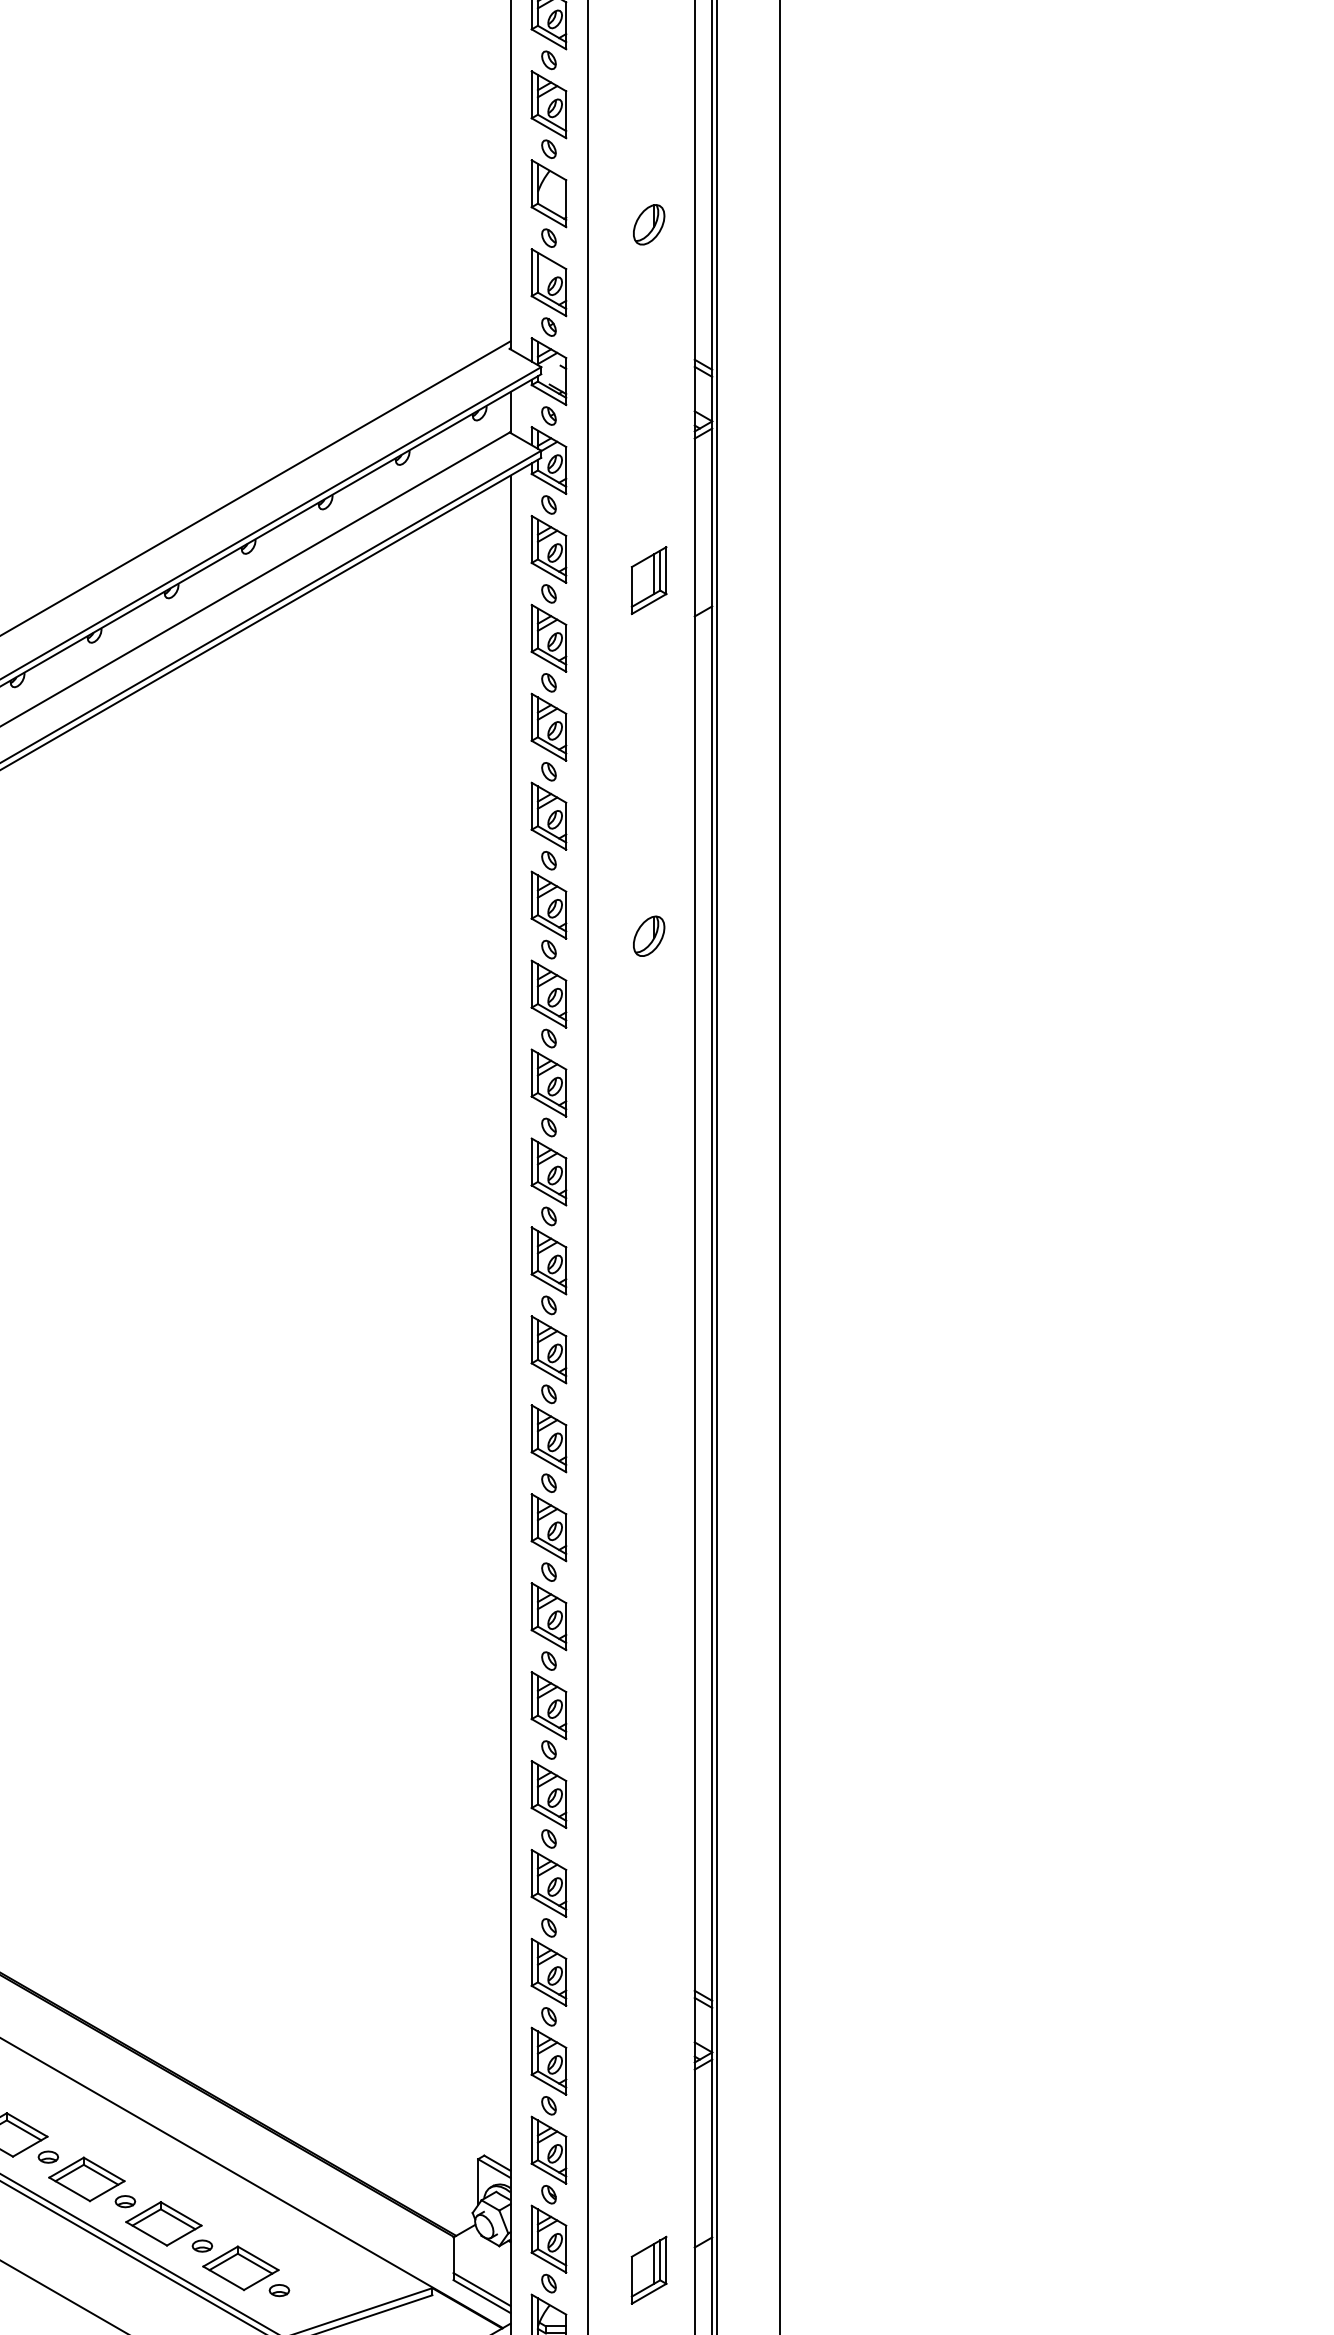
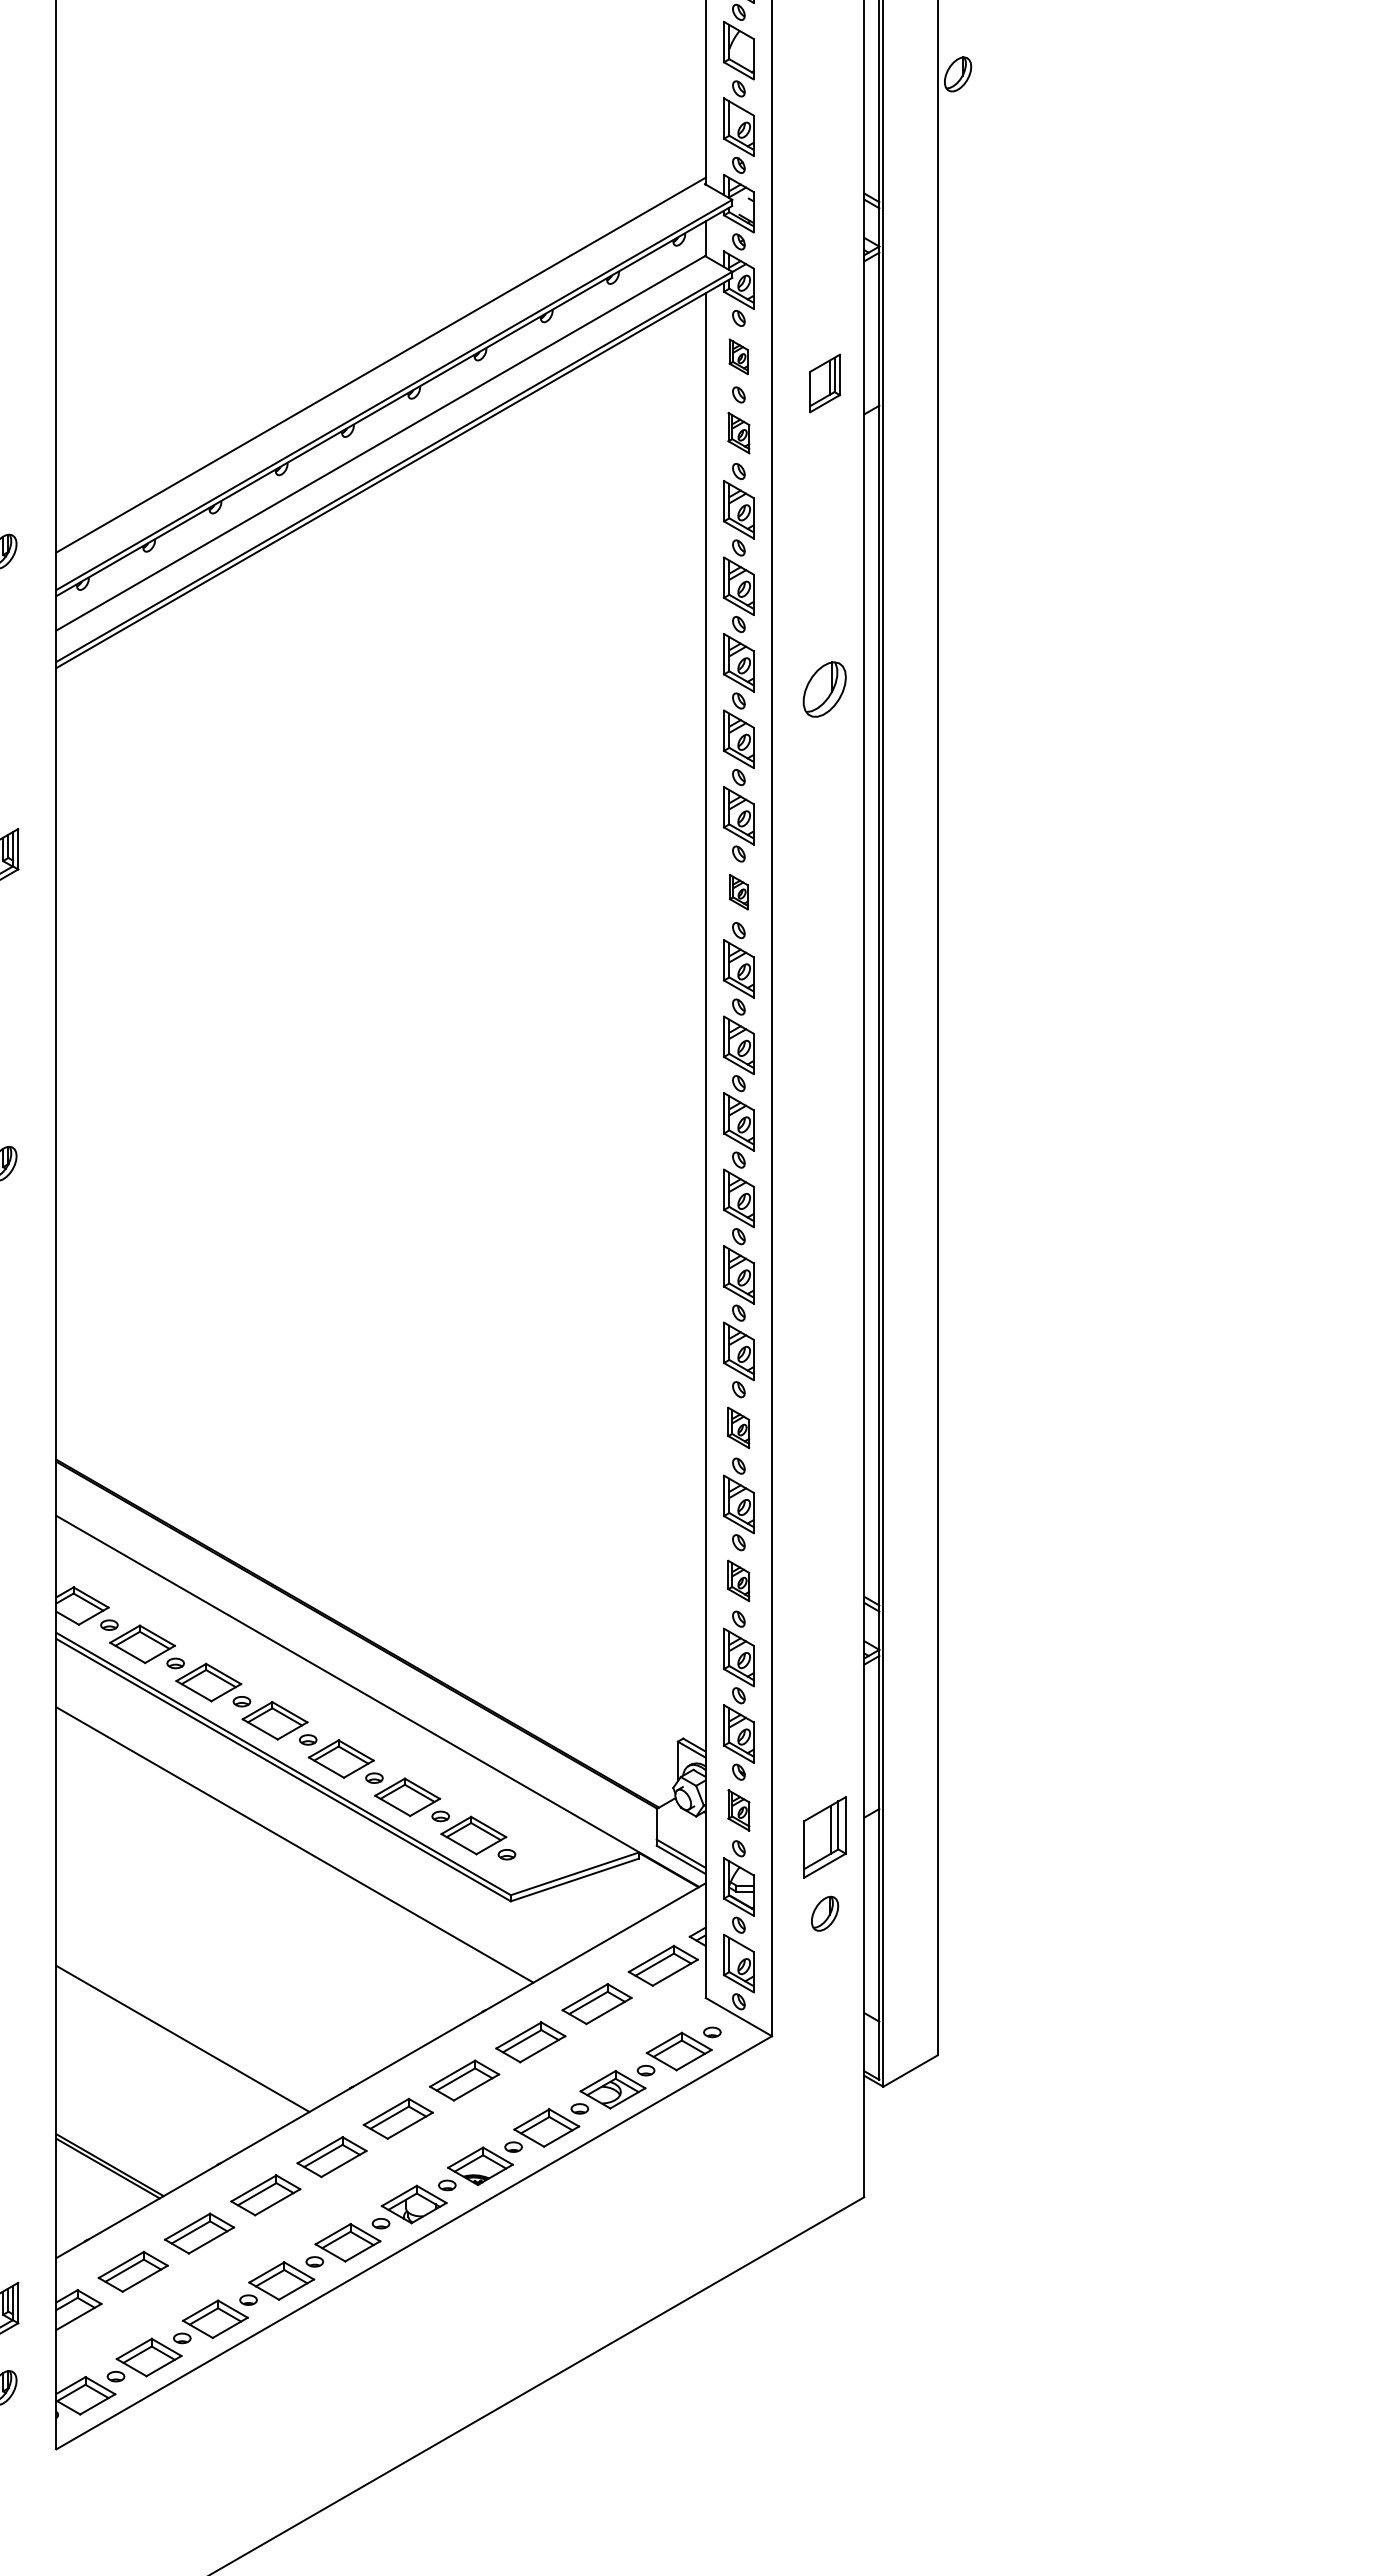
part: (649, 224) -> (958, 74), moved
part: (548, 549) -> (738, 356), size x0.6
part: (548, 637) -> (738, 432), size x0.7
part: (649, 936) -> (825, 689), size x1.6
part: (548, 1171) -> (738, 891), size x0.6
part: (548, 1794) -> (738, 1427), size x0.7
part: (548, 1971) -> (738, 1580), size x0.7
part: (548, 2239) -> (738, 1810), size x0.7
part: (648, 2269) -> (824, 1836), size x1.4

